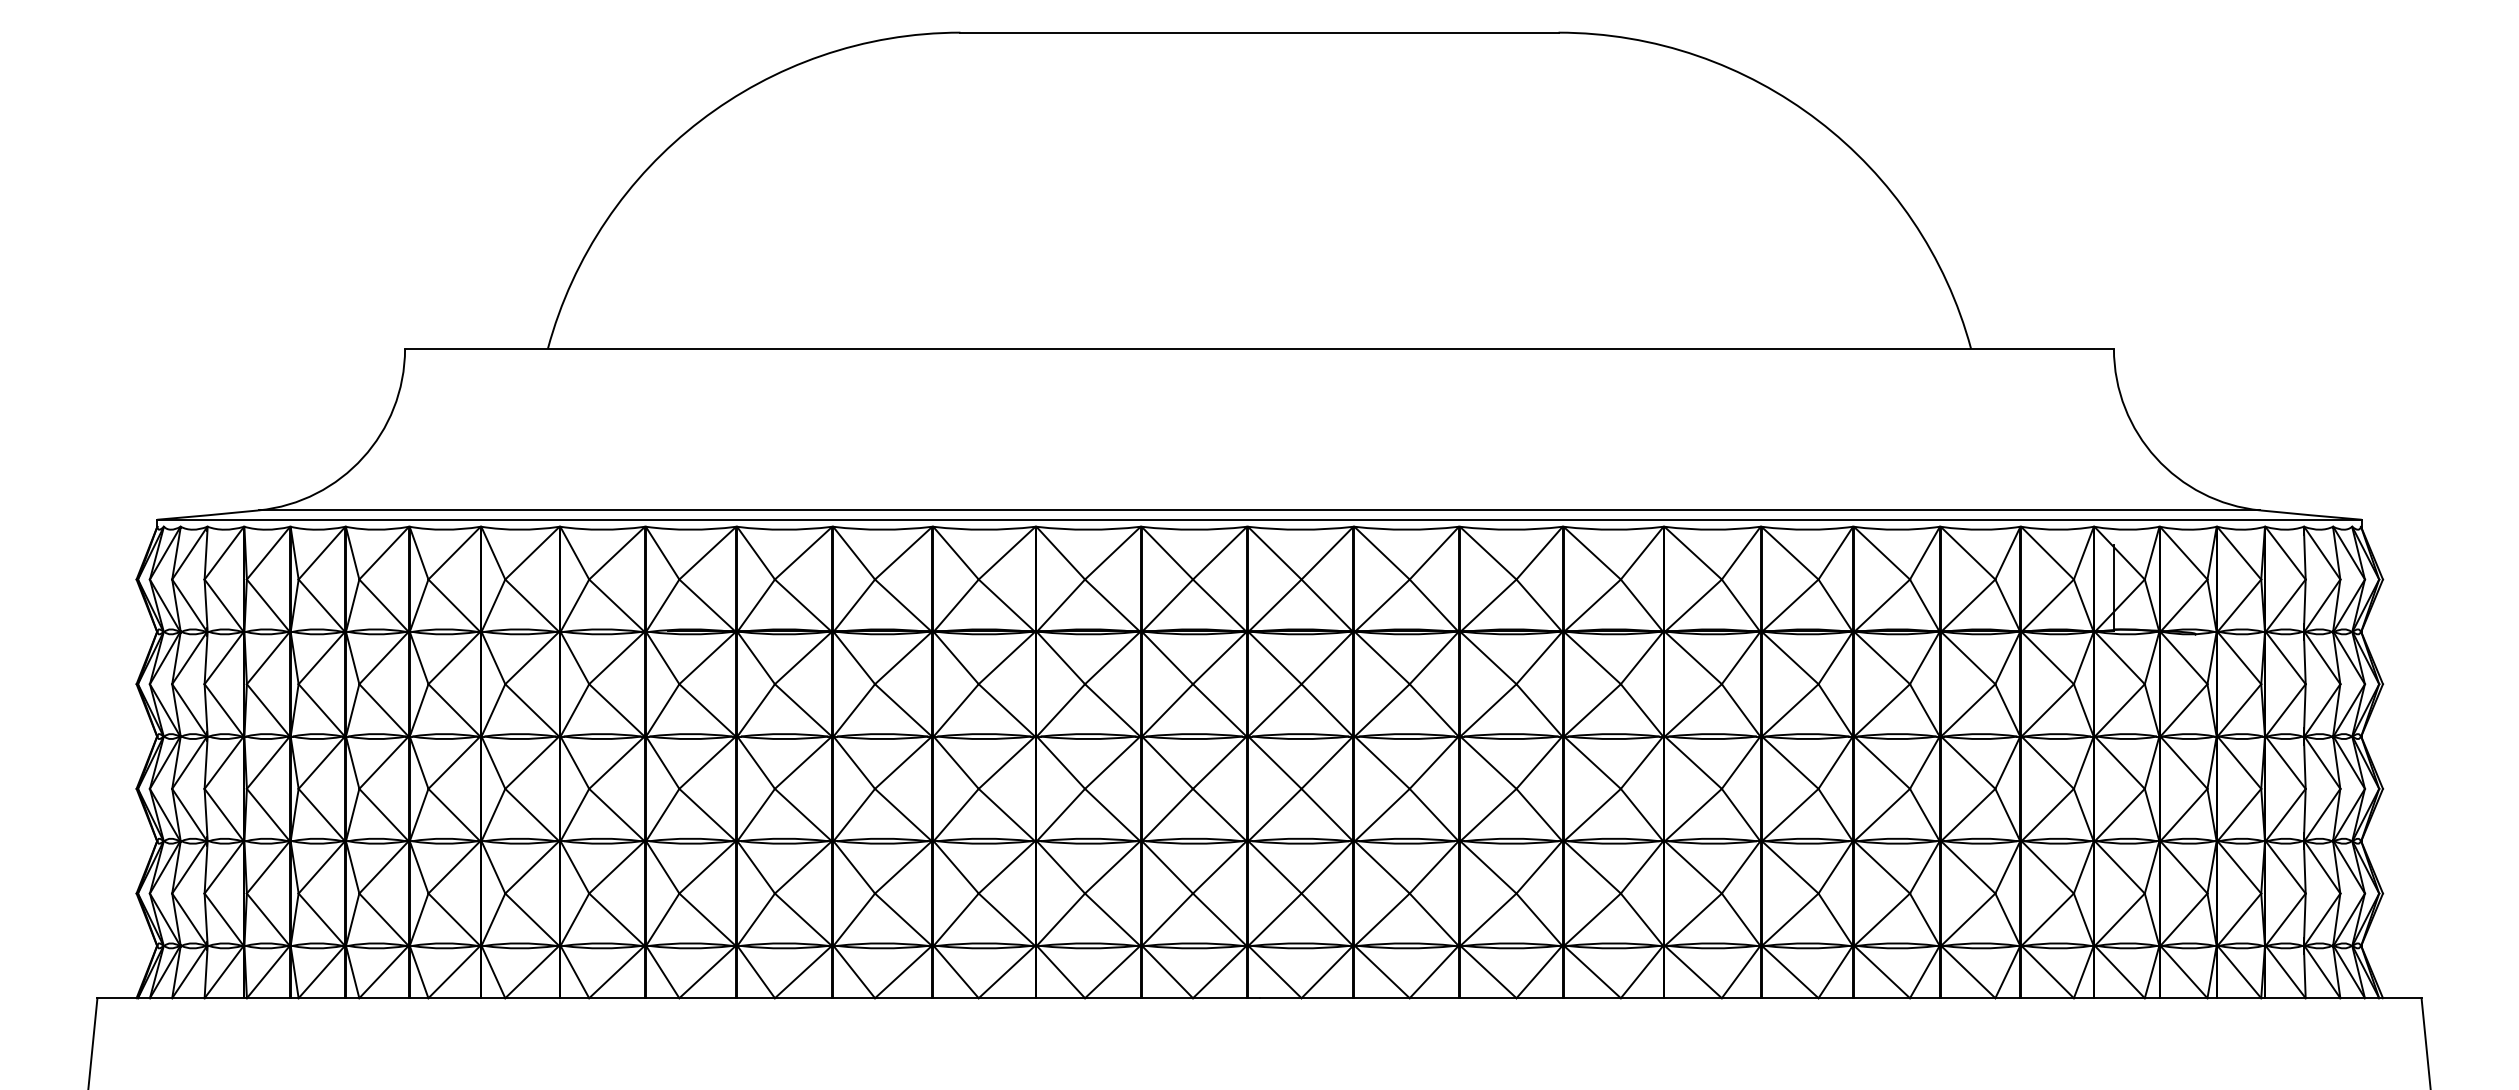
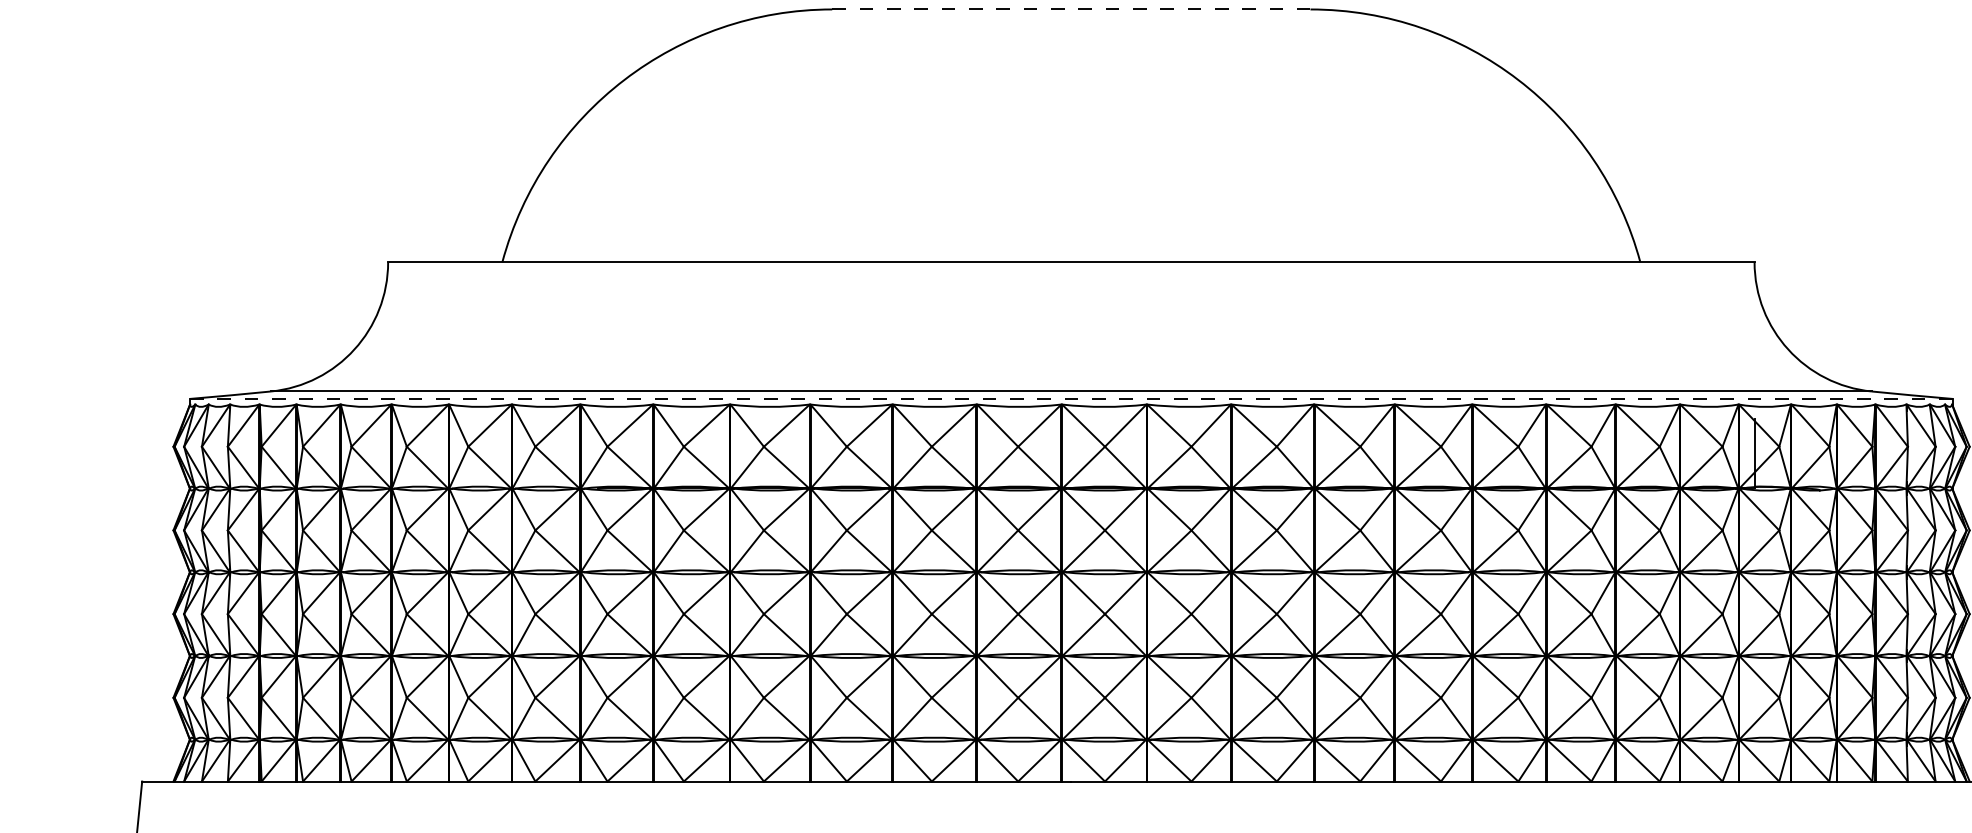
line: (1260, 32) -> (1072, 9), solid -> dashed
line: (1259, 519) -> (1071, 398), solid -> dashed

